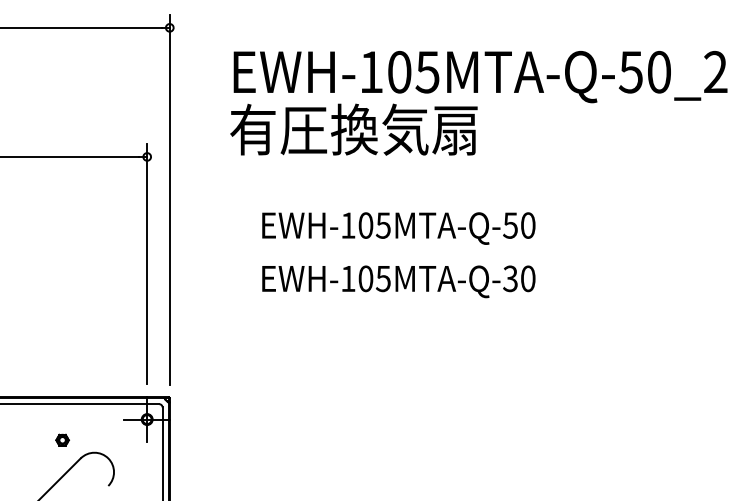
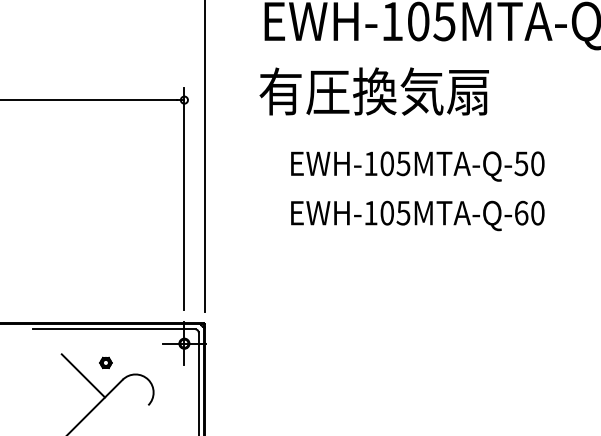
text: (353, 129) -> (373, 91), moved
text: (510, 278) -> (521, 212), EWH-105MTA-Q-30 -> EWH-105MTA-Q-60
line: (38, 453) -> (83, 375), added

